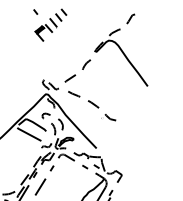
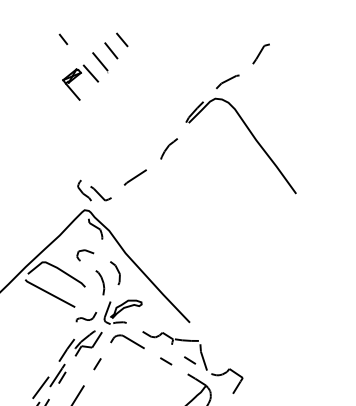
part: (92, 106) -> (181, 235), removed

